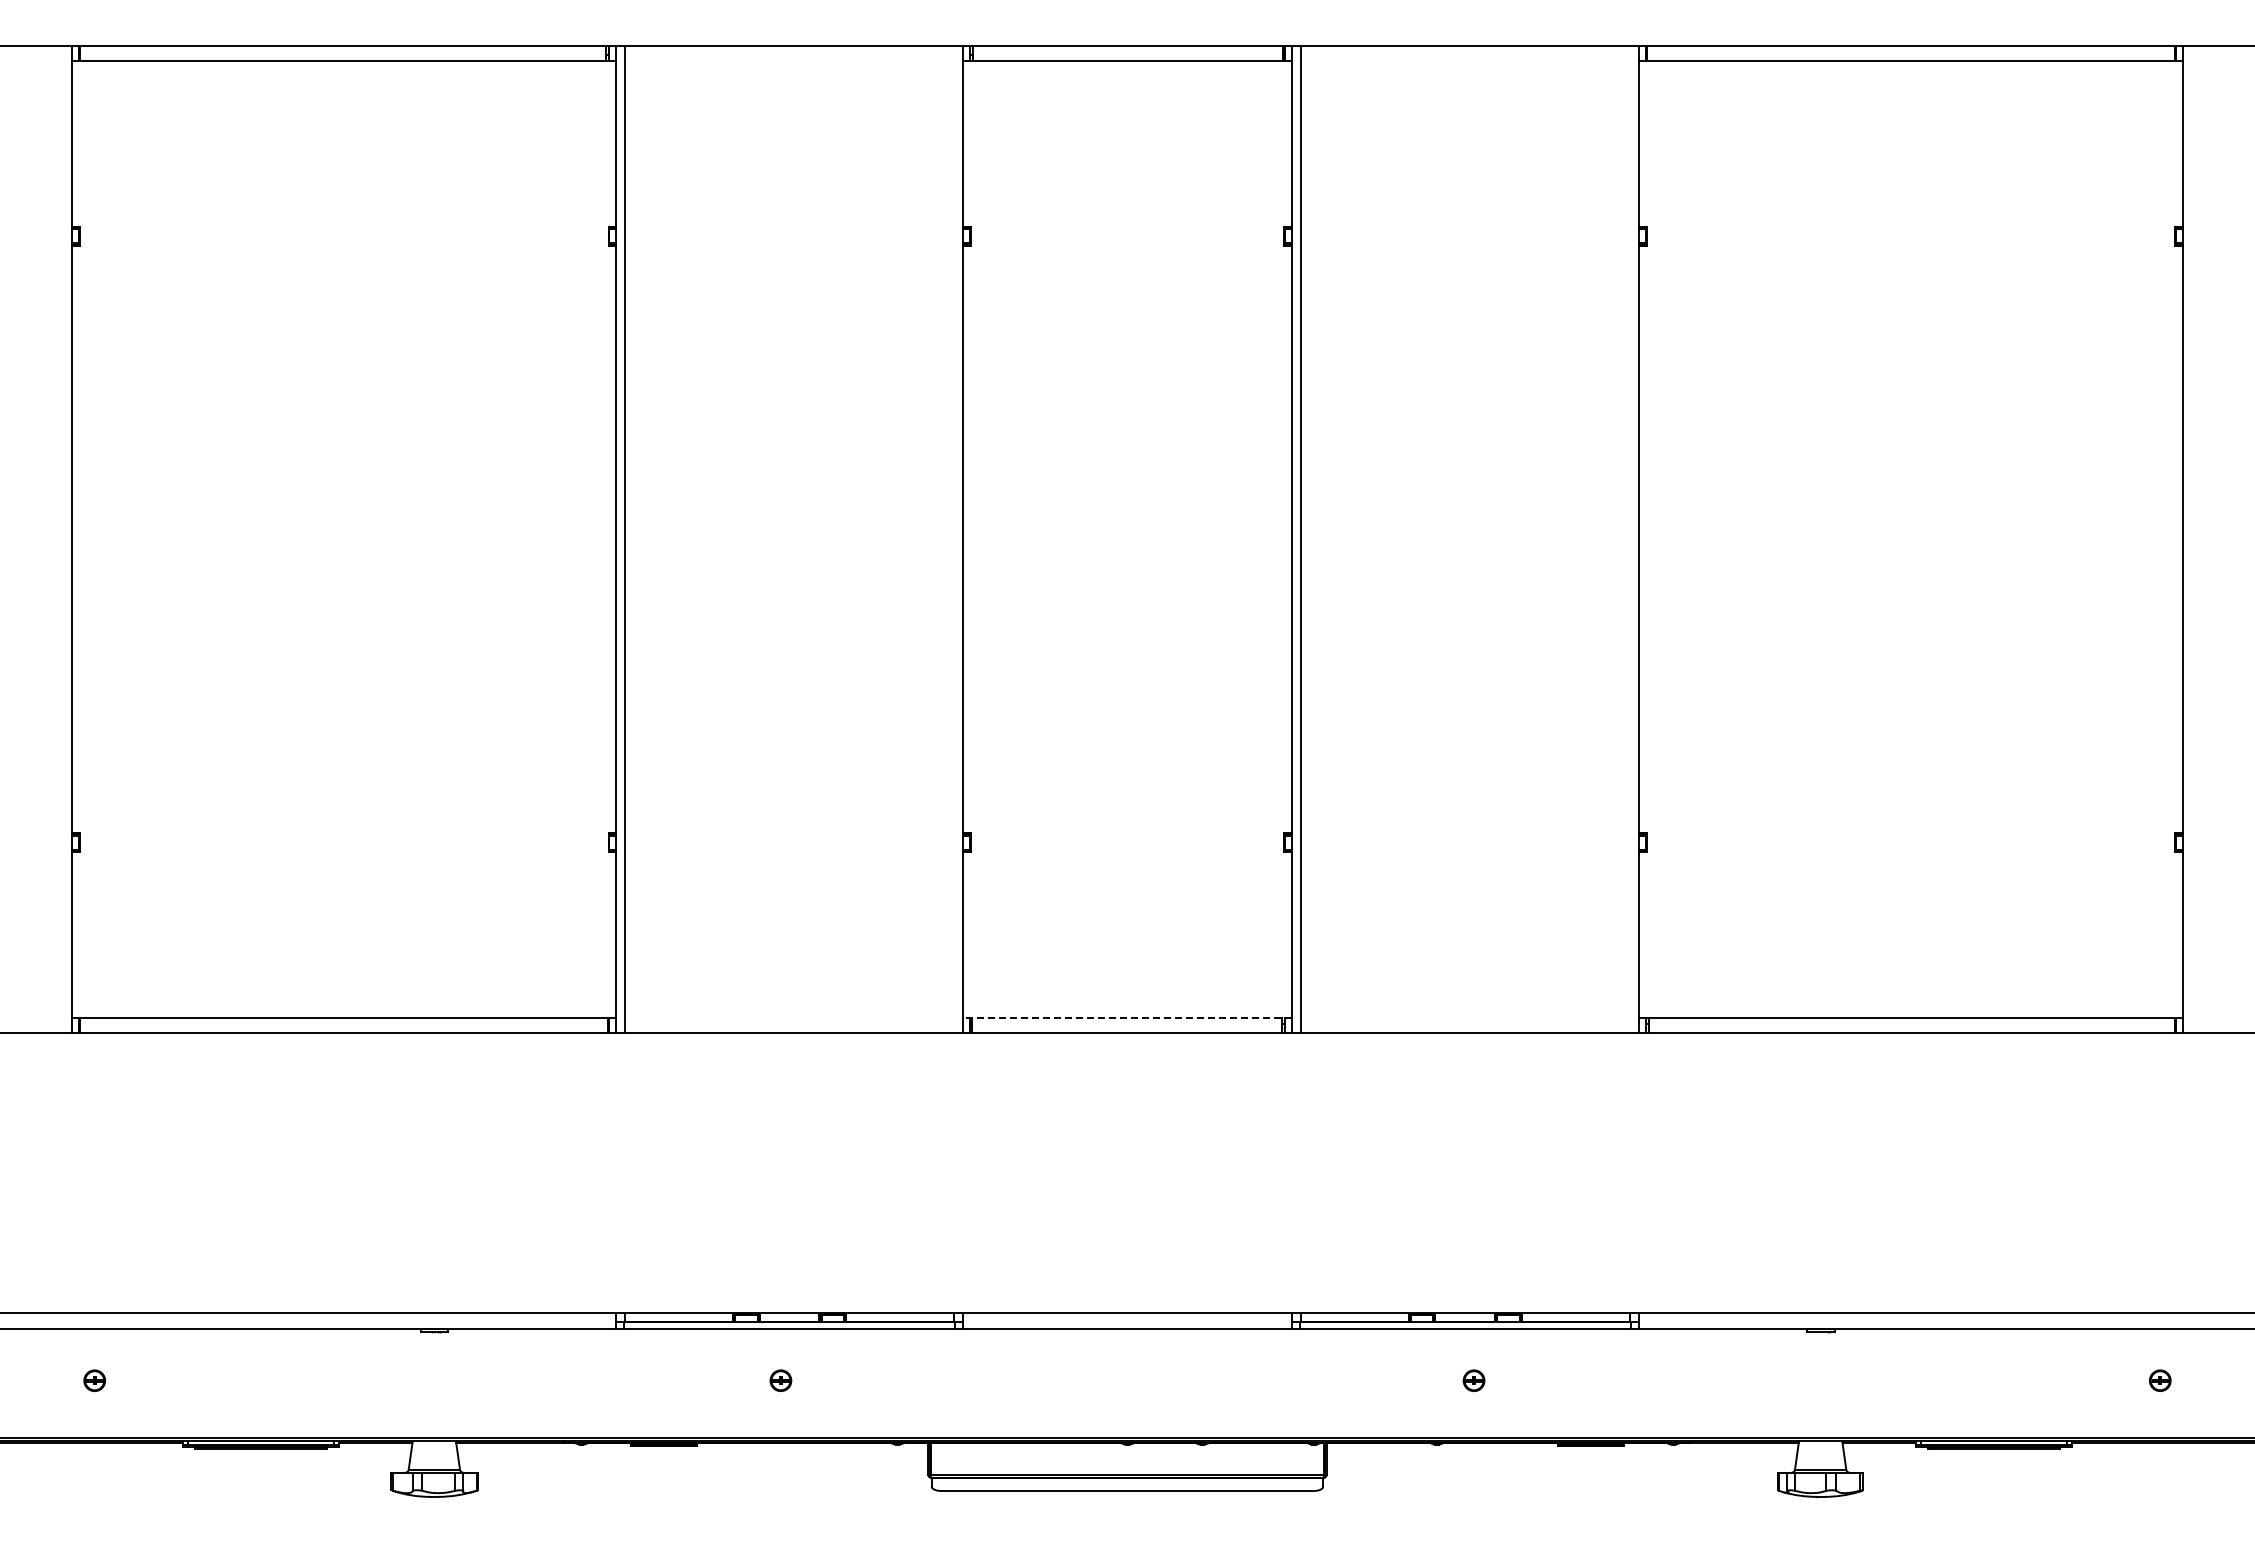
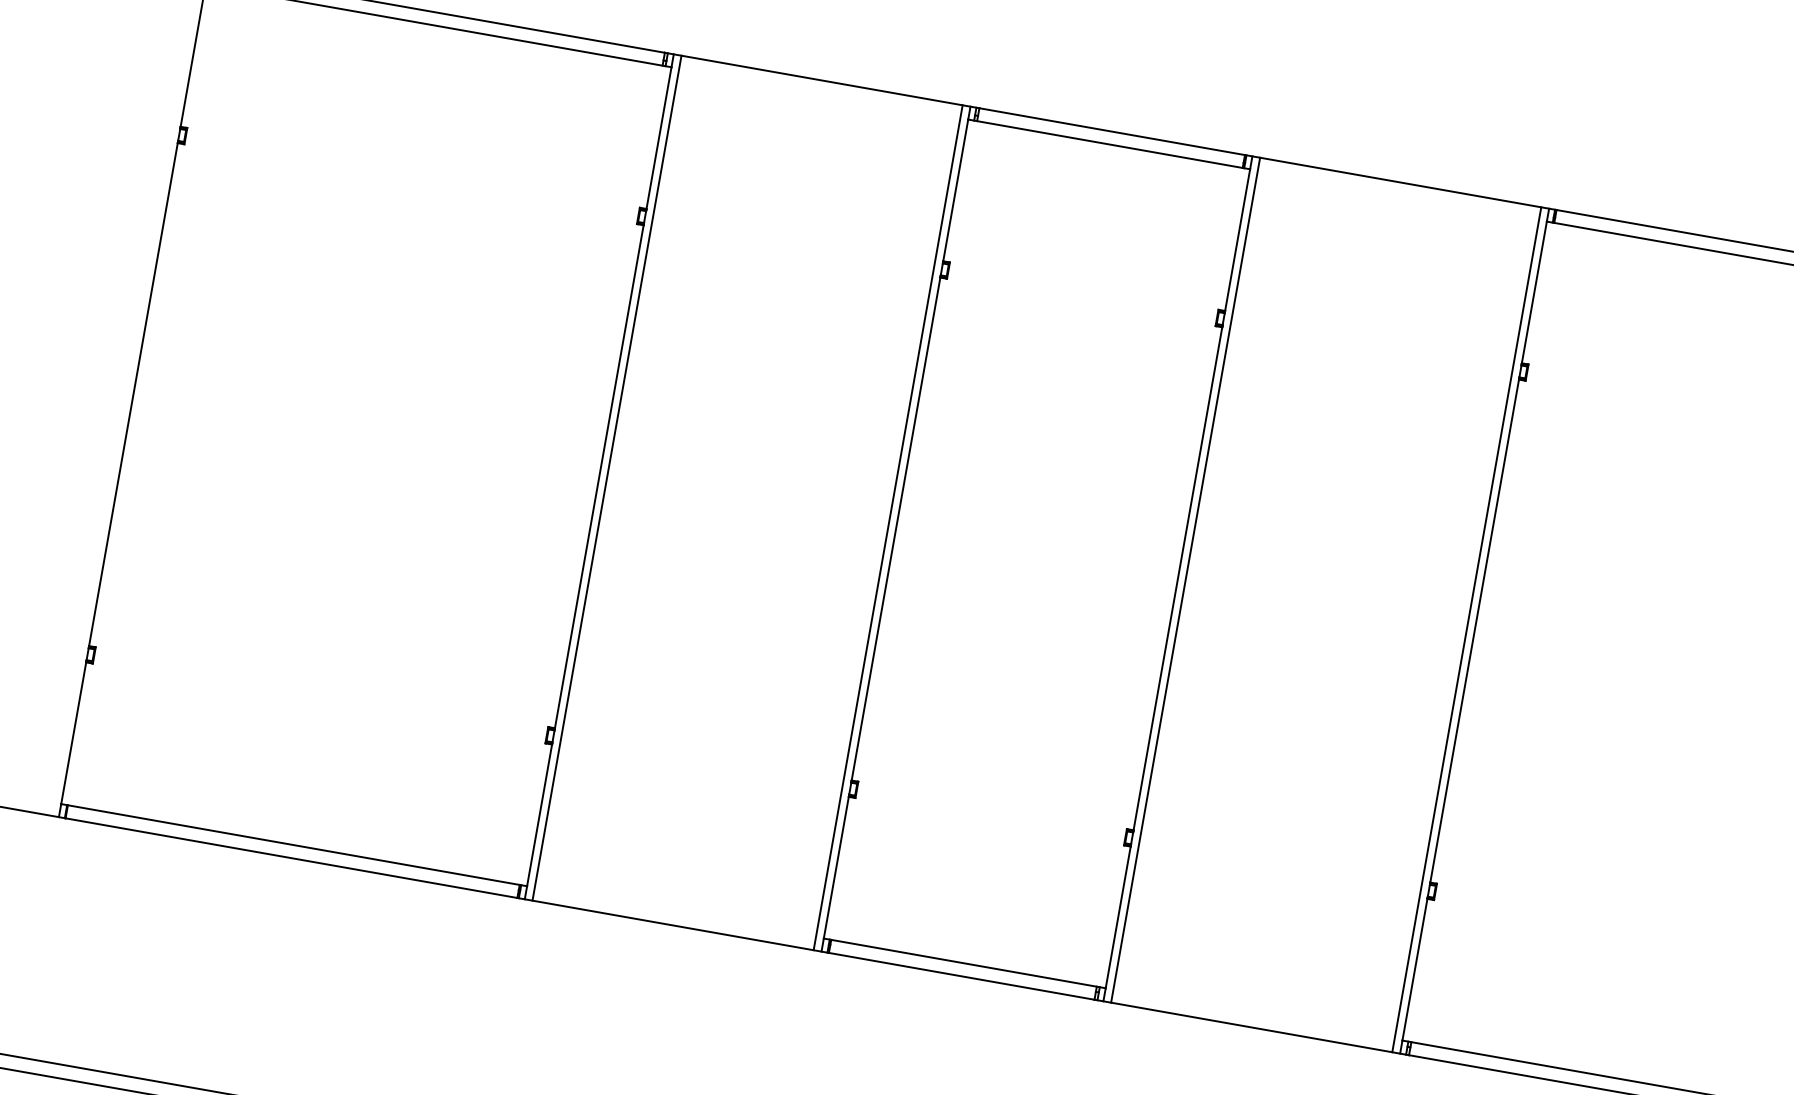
line: (953, 539) -> (887, 527), added
line: (1629, 539) -> (1466, 629), added
line: (1127, 1017) -> (964, 963), dashed -> solid

